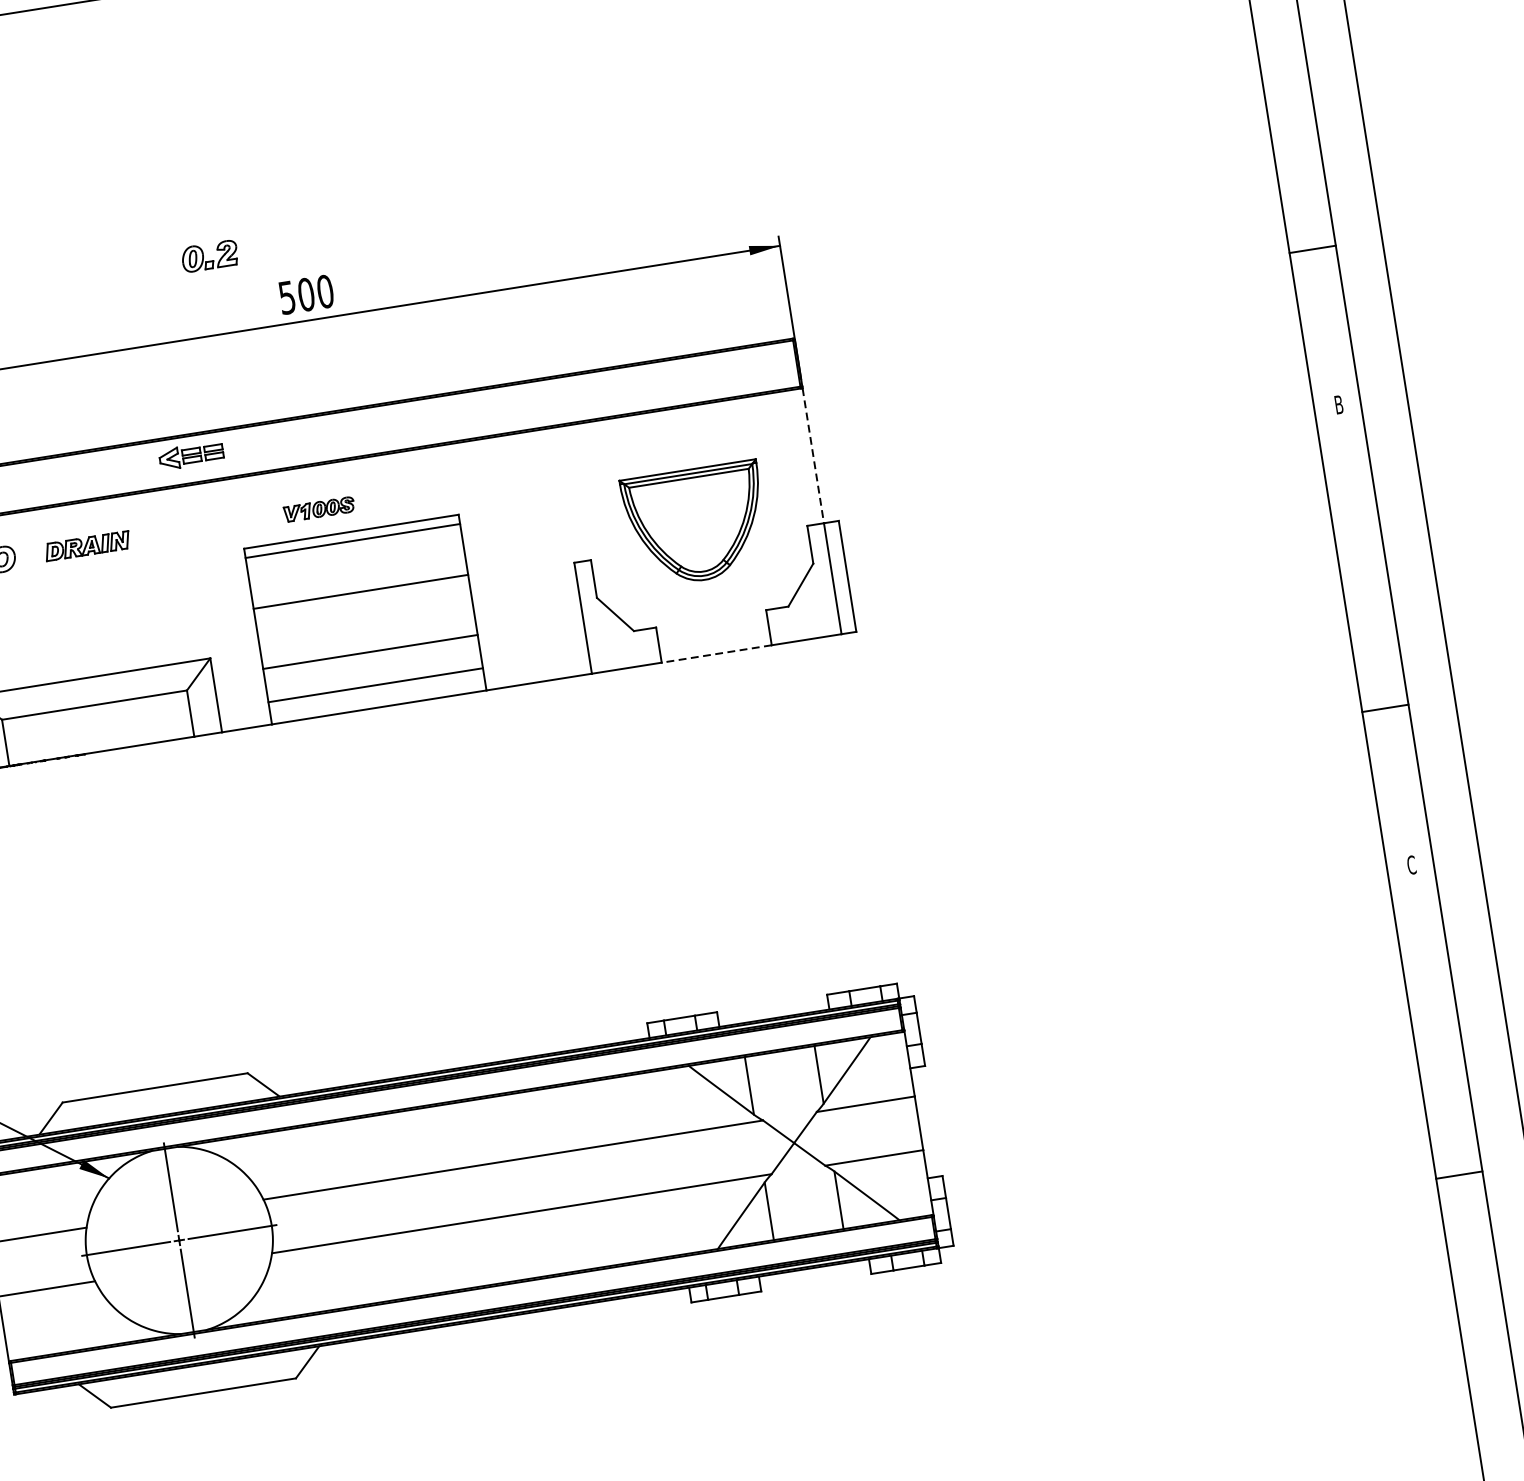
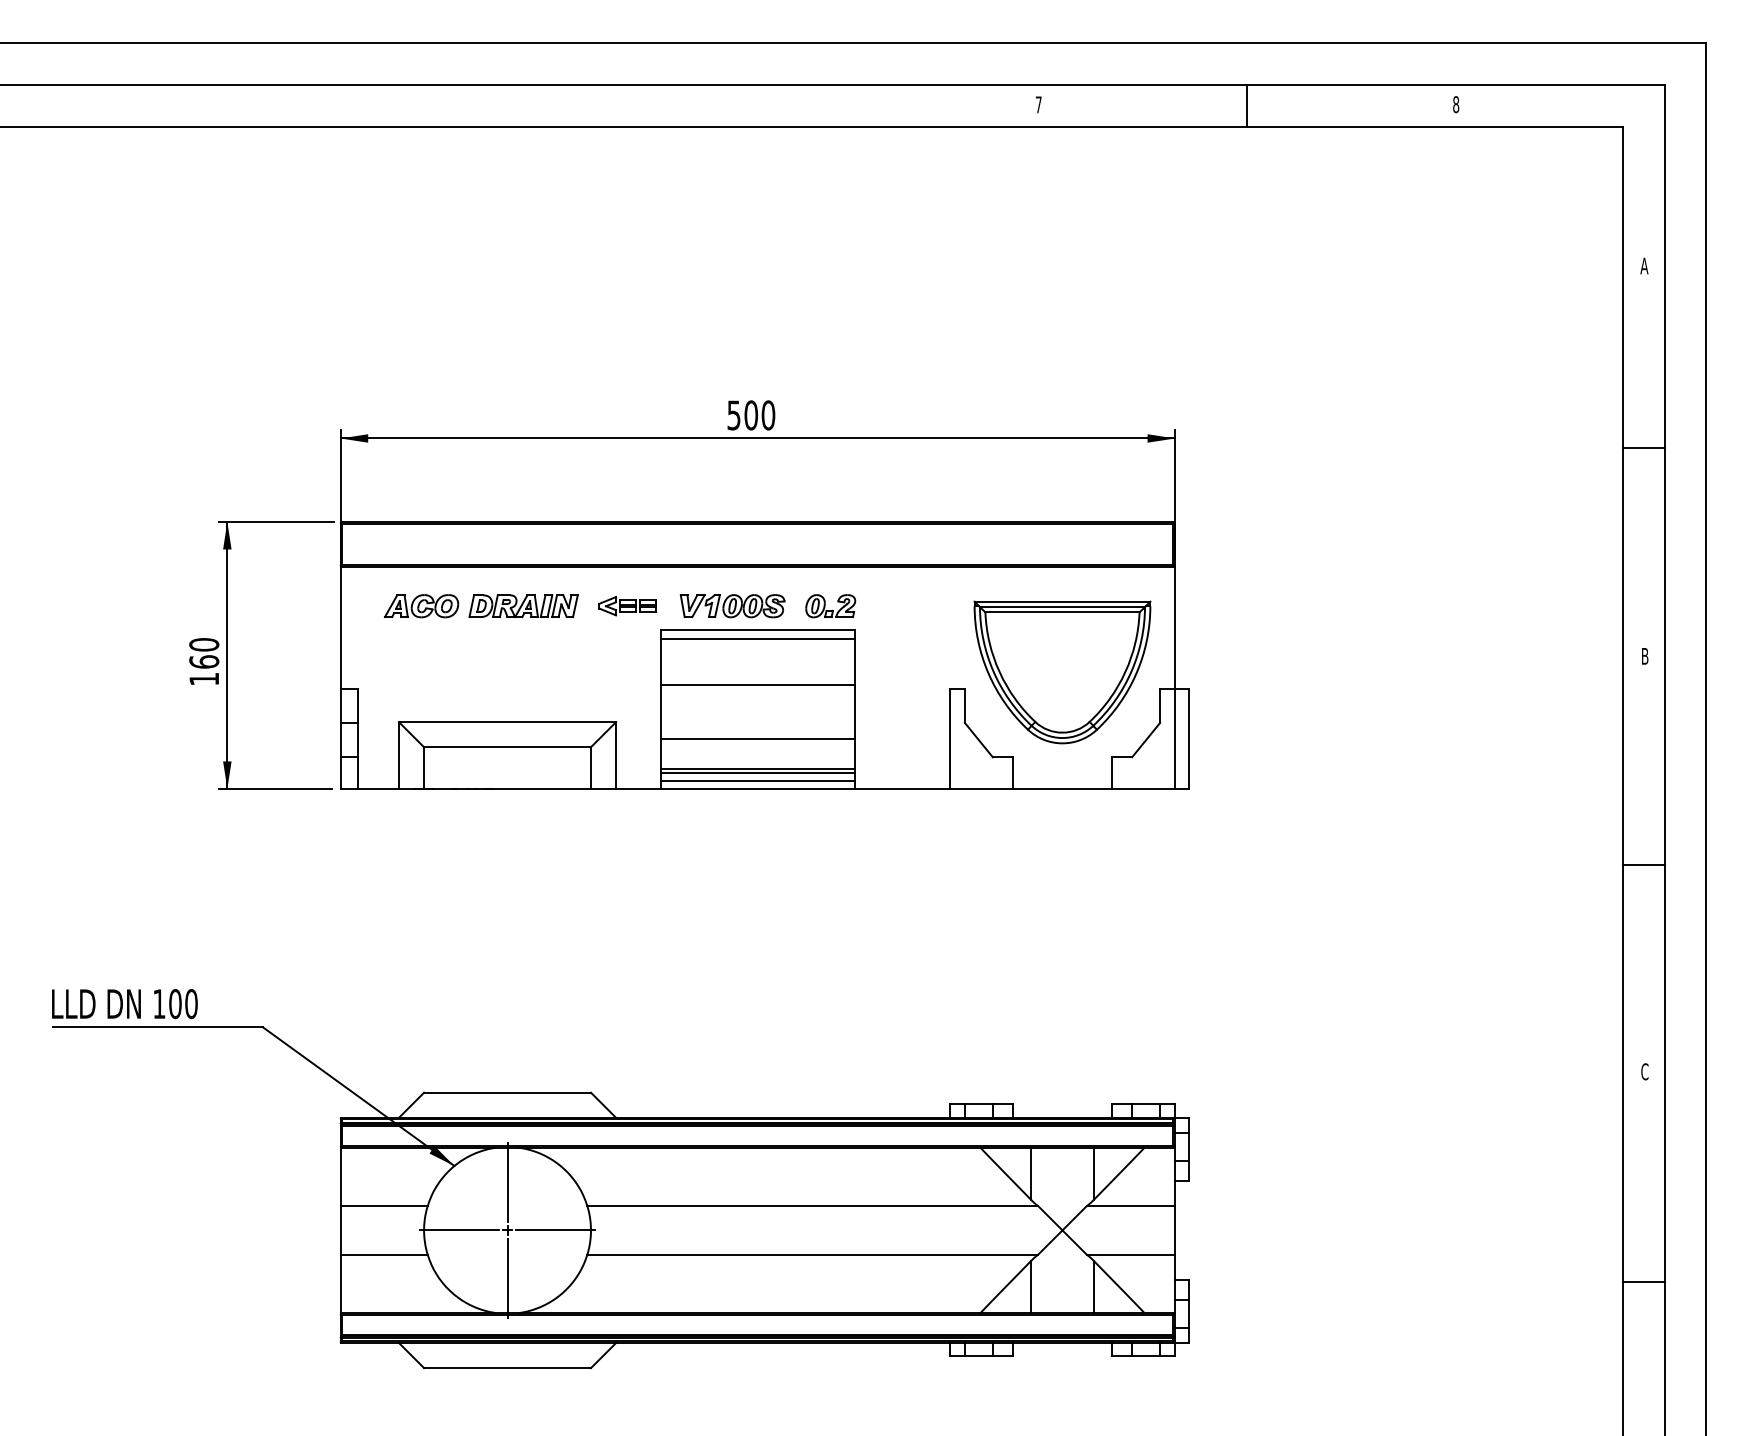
line: (1312, 249) -> (1643, 447), moved
part: (209, 256) -> (830, 606), moved
line: (813, 455) -> (1175, 627), dashed -> solid
part: (191, 456) -> (627, 606), moved
part: (319, 509) -> (732, 606), size x1.67
part: (696, 524) -> (1062, 672), size x1.43
part: (87, 546) -> (523, 606), size x1.43
line: (716, 653) -> (1062, 788), dashed -> solid
line: (376, 690) -> (757, 773), added
line: (377, 698) -> (757, 780), added
line: (1385, 708) -> (1643, 865), moved
line: (1459, 1175) -> (1643, 1282), moved

